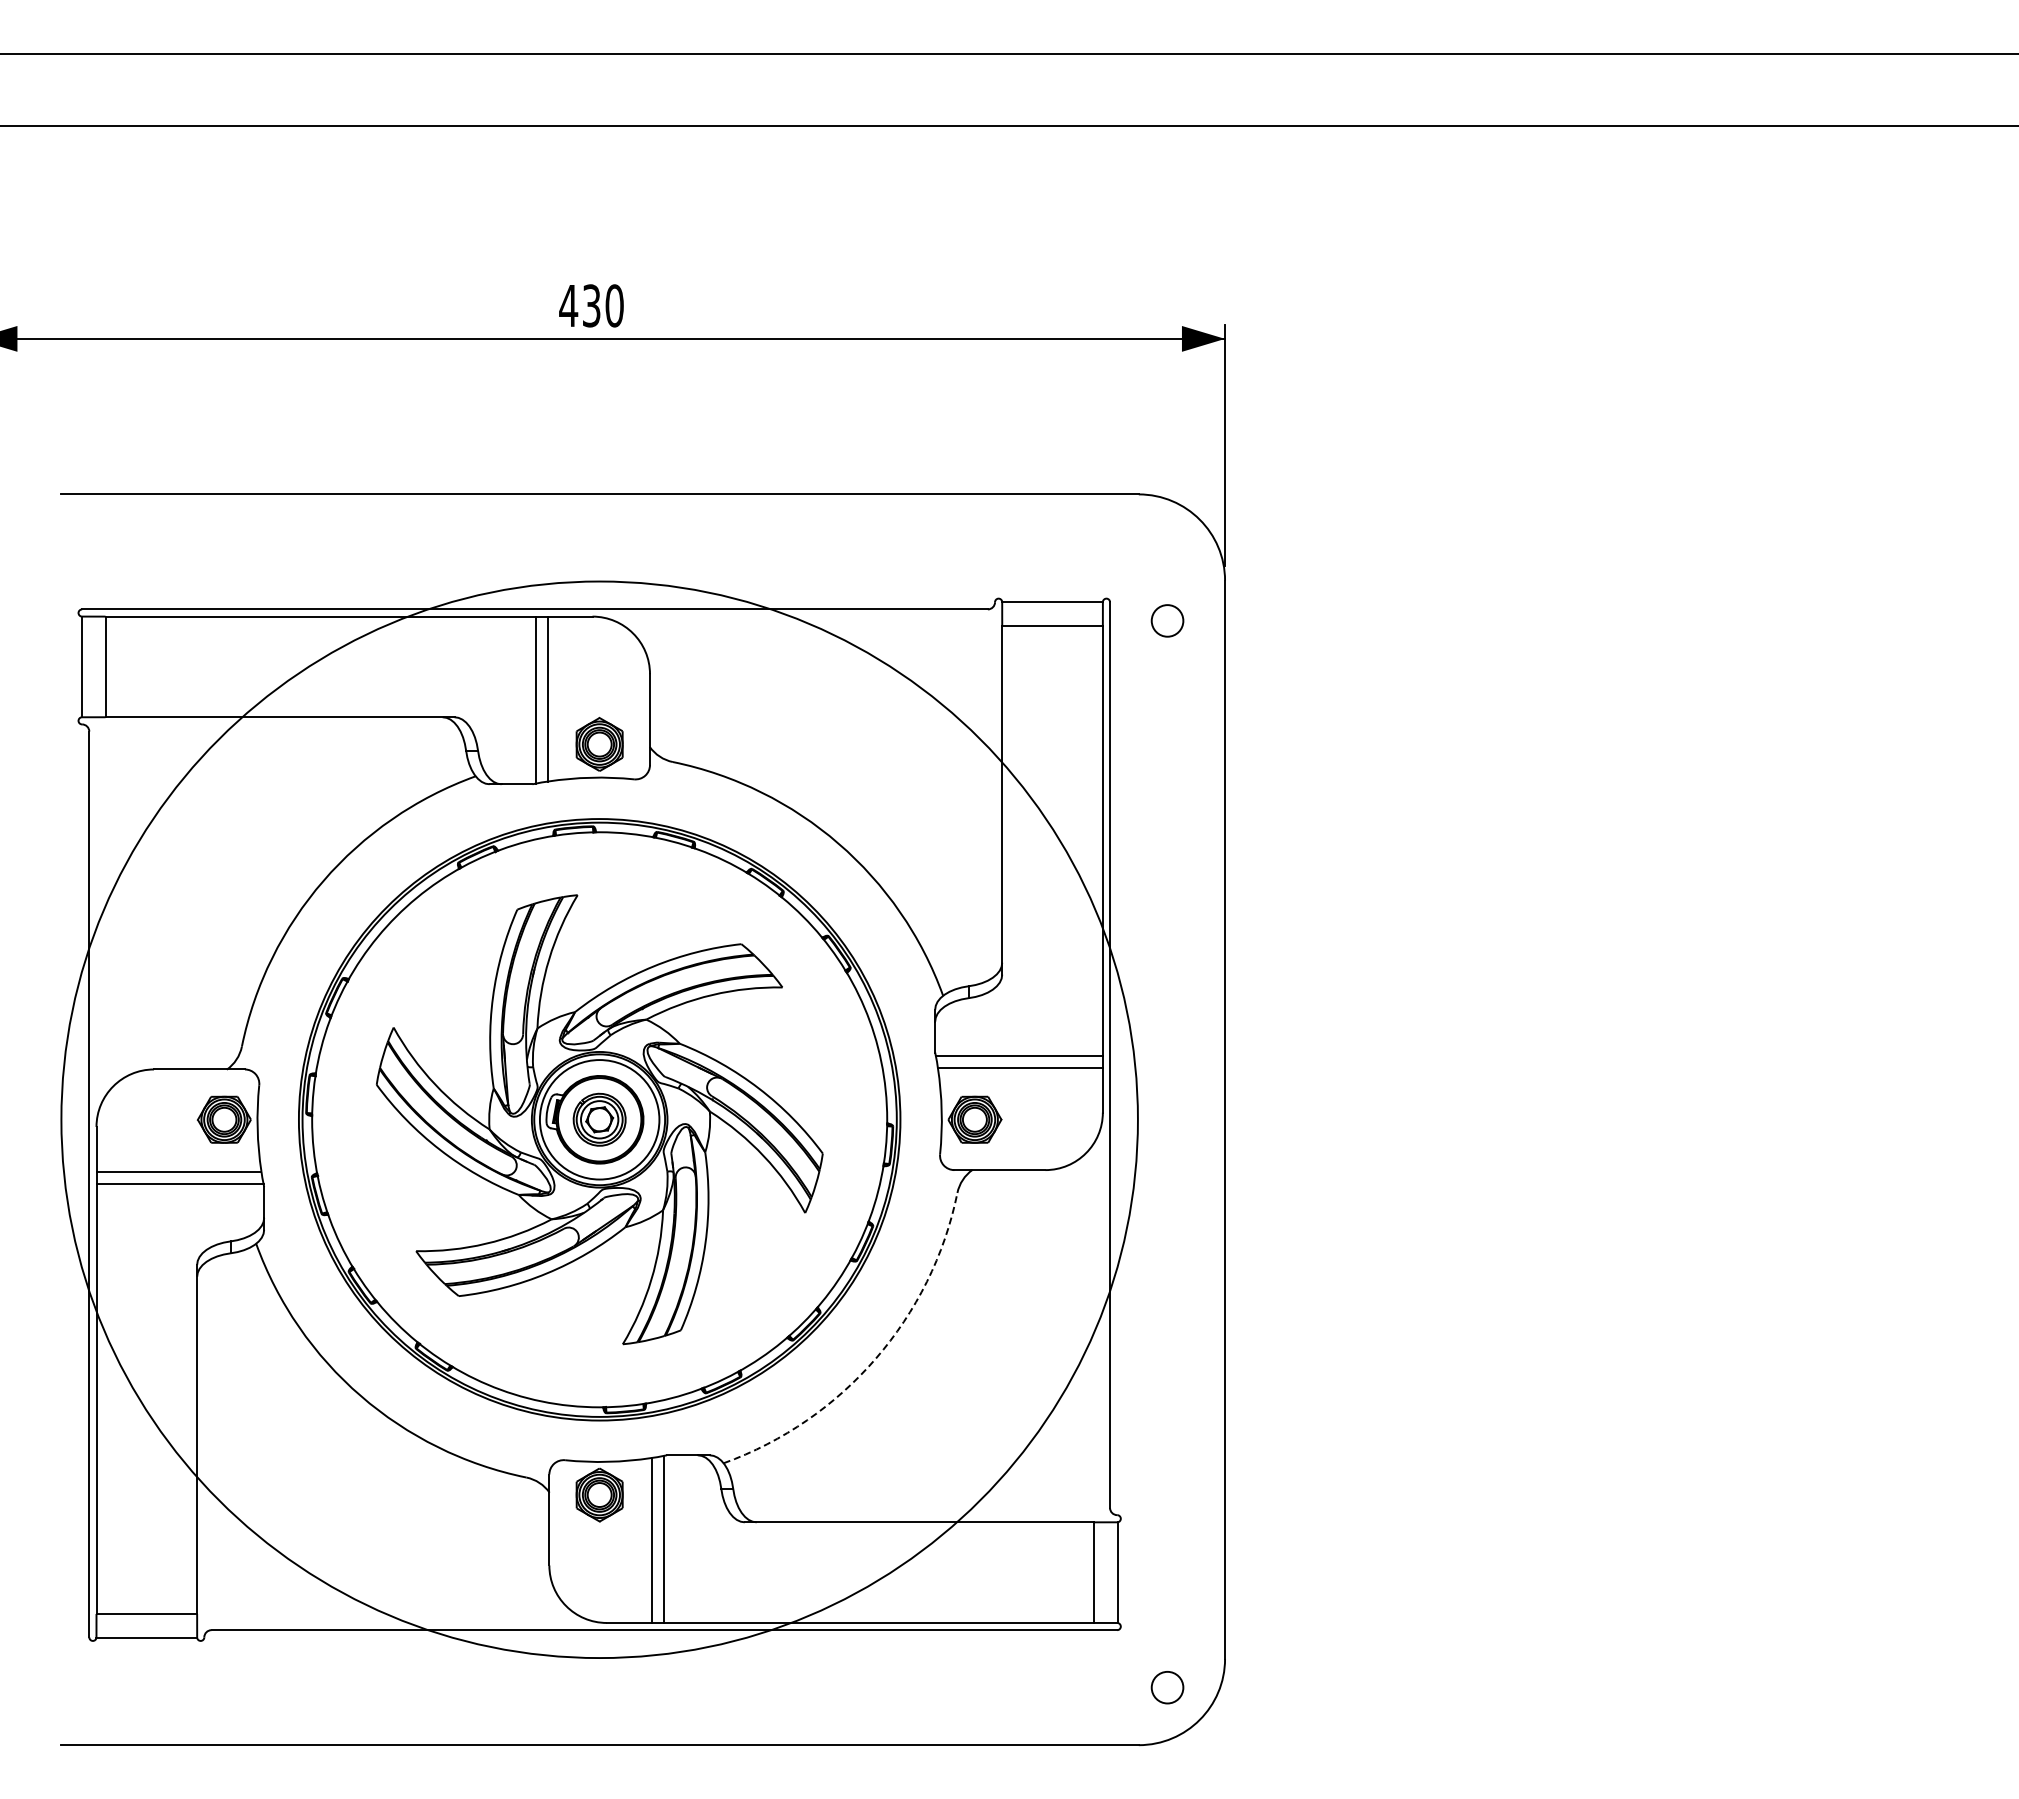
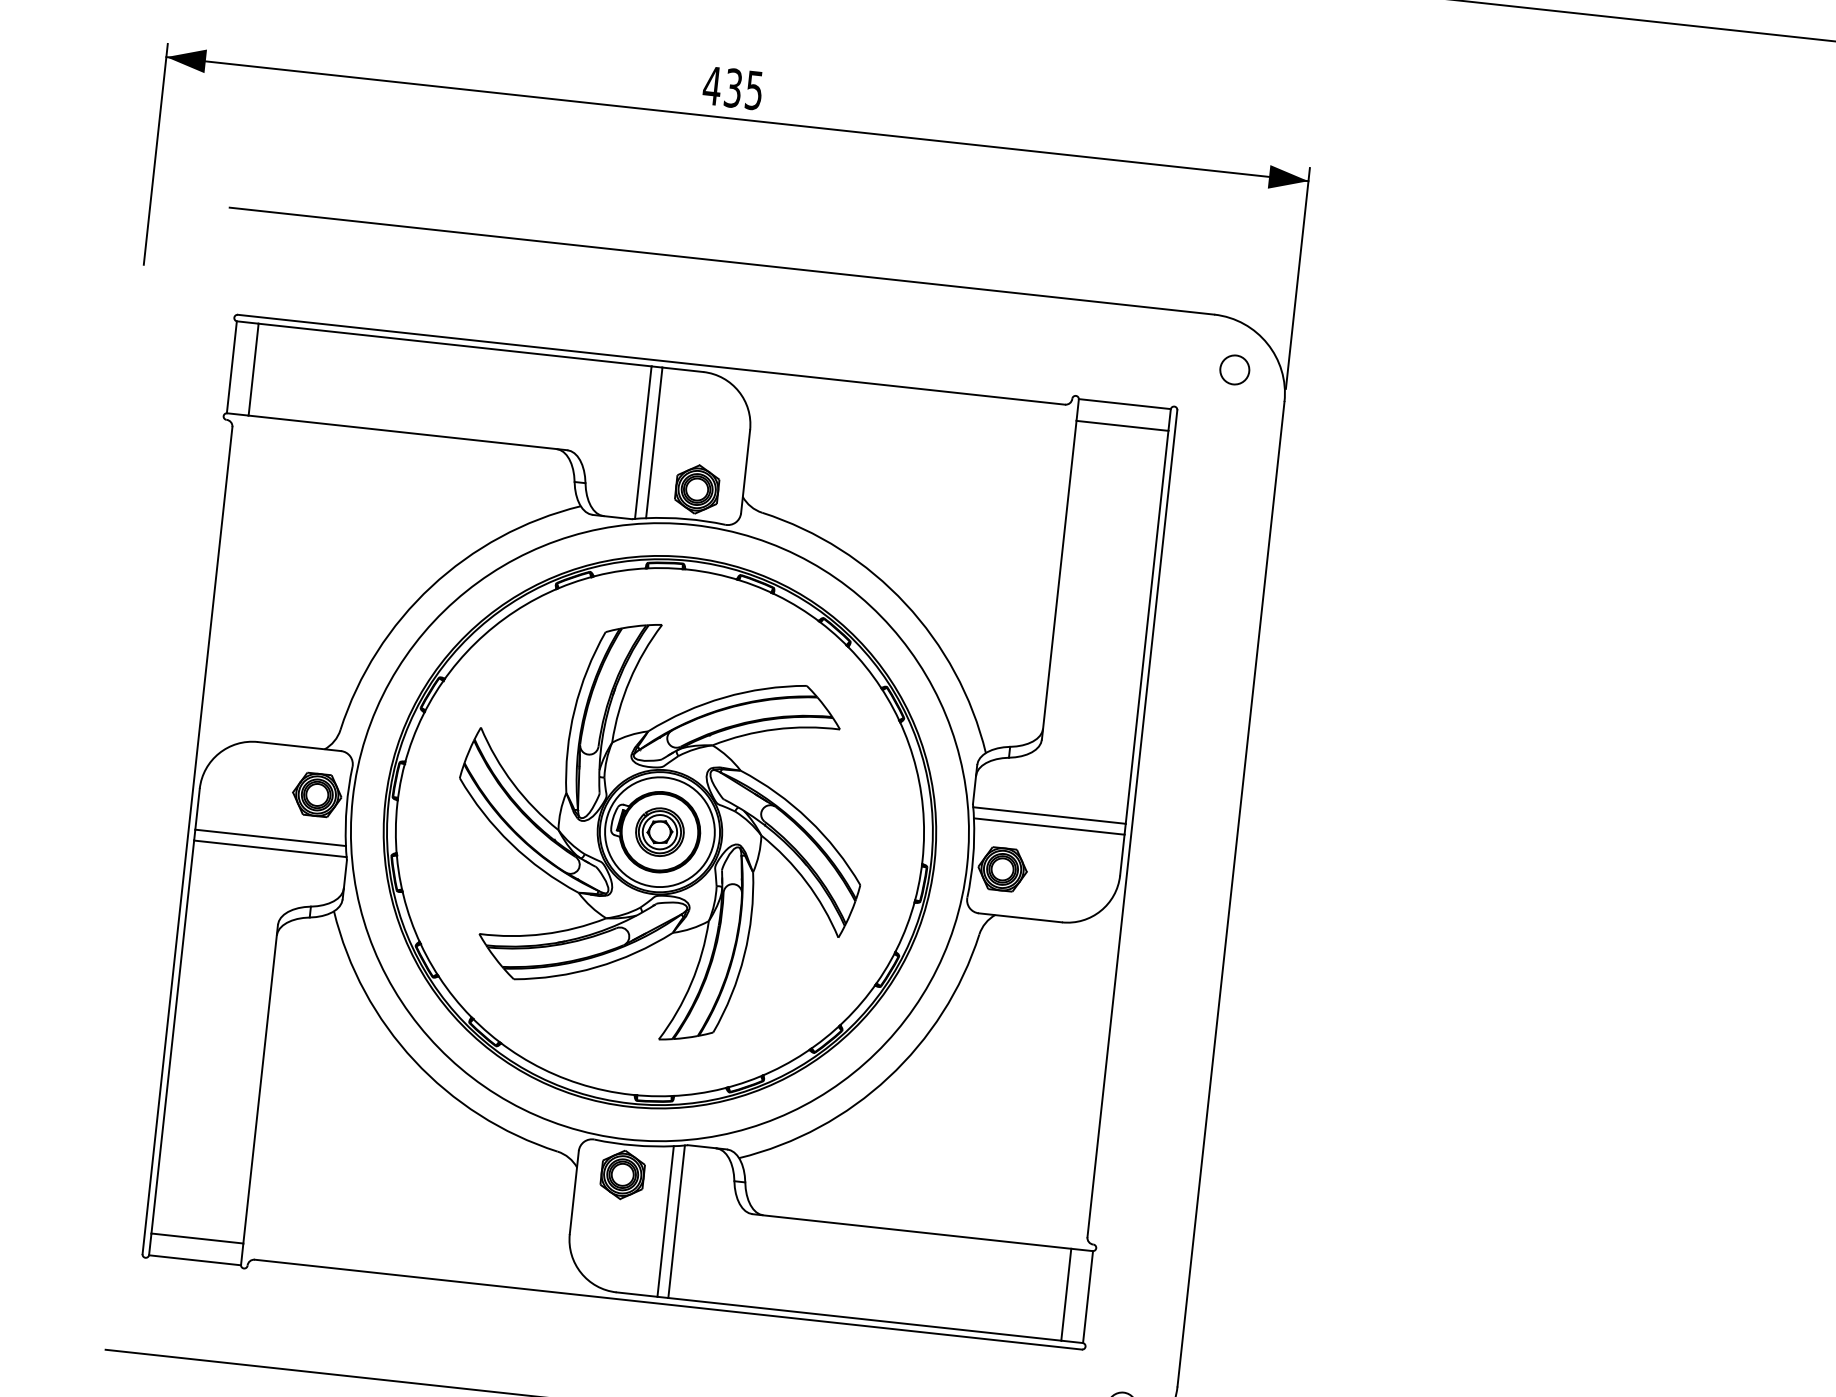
text: (614, 305) -> (754, 90), 430 -> 435
circle: (1167, 620) -> (1234, 369), moved
circle: (599, 1119) -> (659, 831), size x0.62
arc: (875, 1358) -> (888, 1077), dashed -> solid

